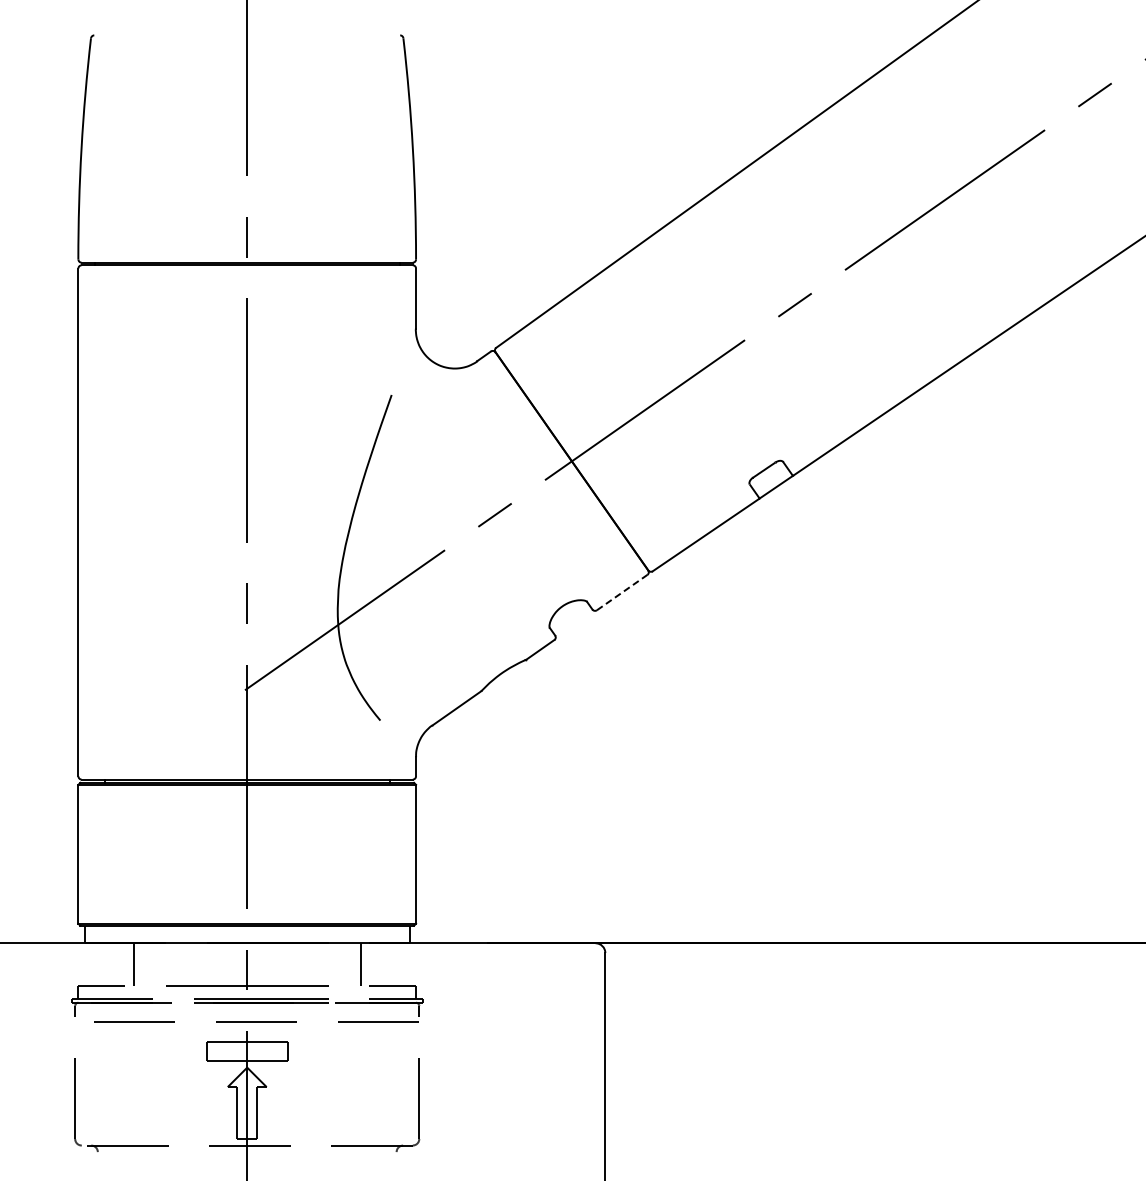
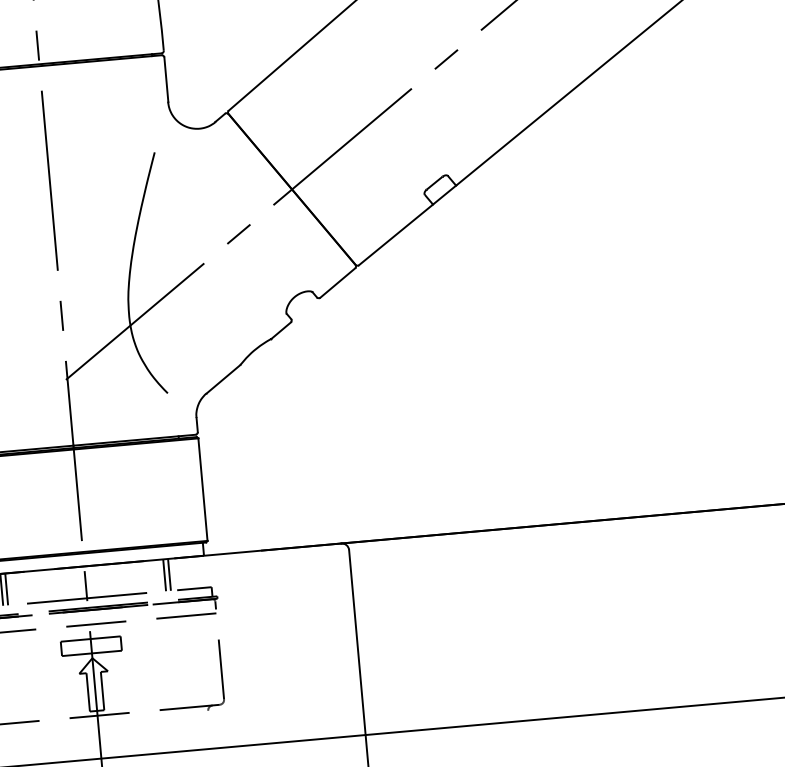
line: (622, 592) -> (338, 282), dashed -> solid
line: (140, 964) -> (6, 589), added
line: (354, 964) -> (164, 575), added

